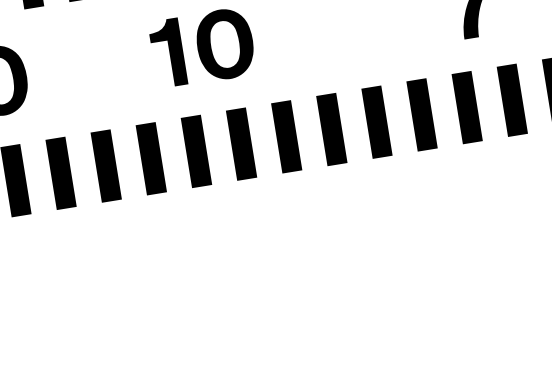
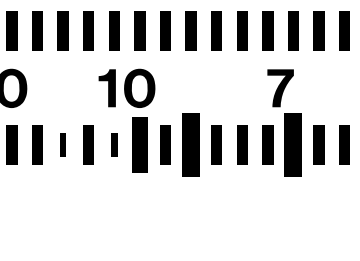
part: (512, 99) -> (293, 144), size x1.6
part: (330, 128) -> (190, 144), size x1.6
part: (240, 143) -> (139, 144), size x1.4
part: (196, 150) -> (114, 144), size x0.6
part: (105, 165) -> (62, 144), size x0.6

